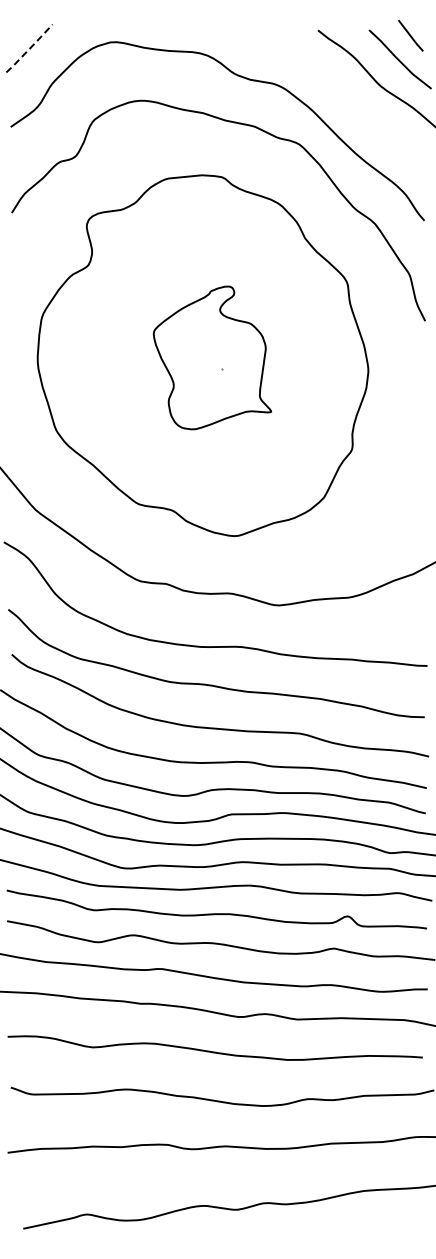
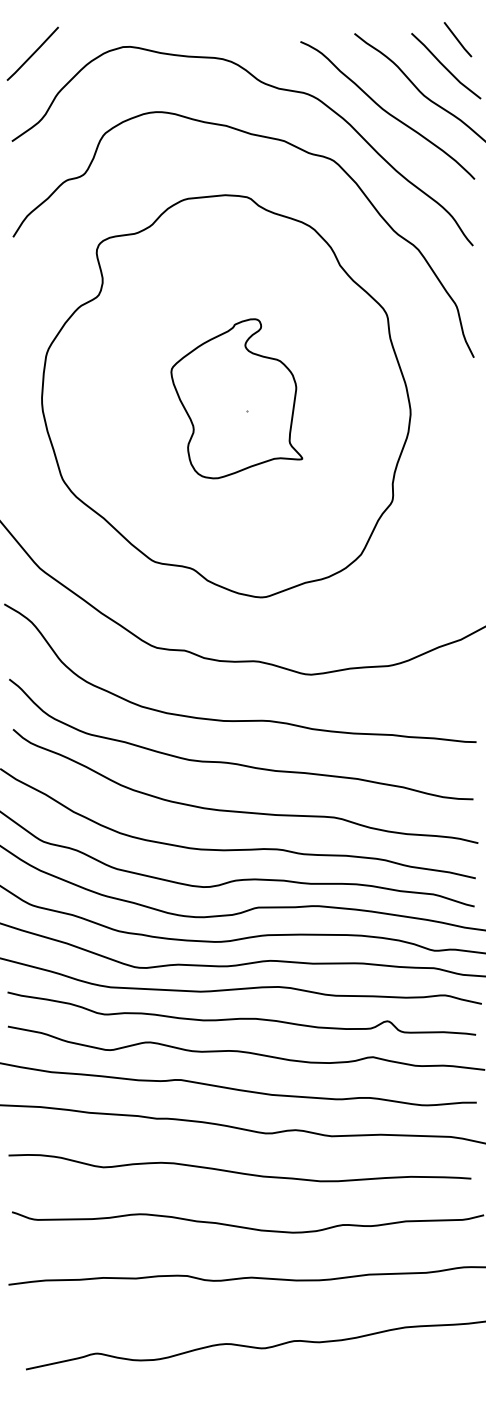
line: (29, 48) -> (32, 53), dashed -> solid
curve: (347, 99) -> (387, 110), added

